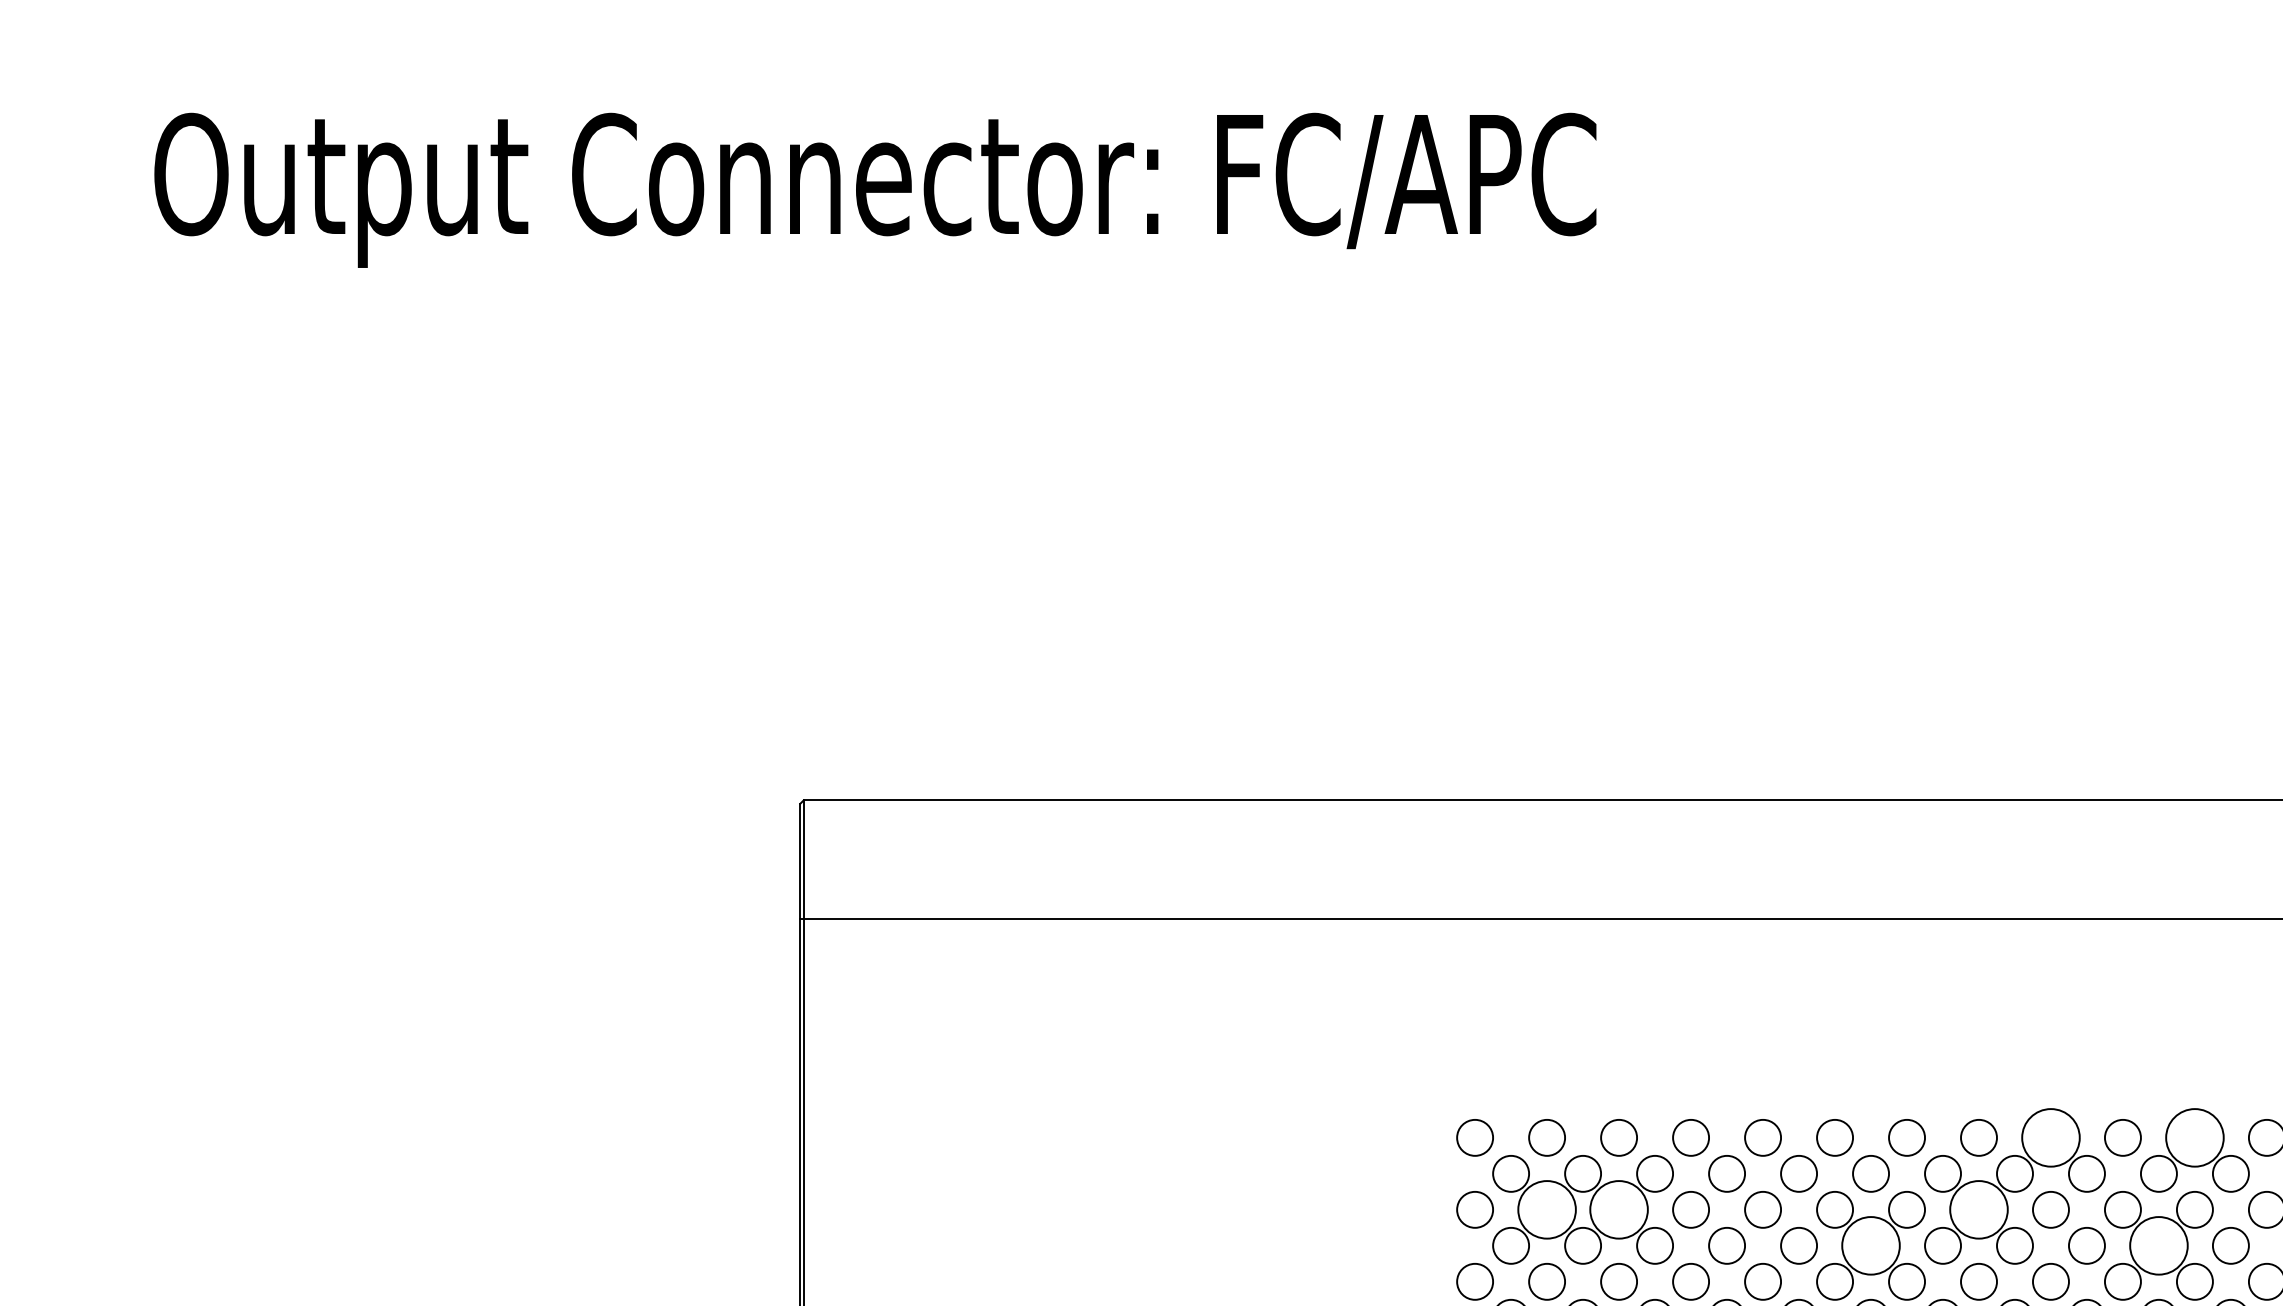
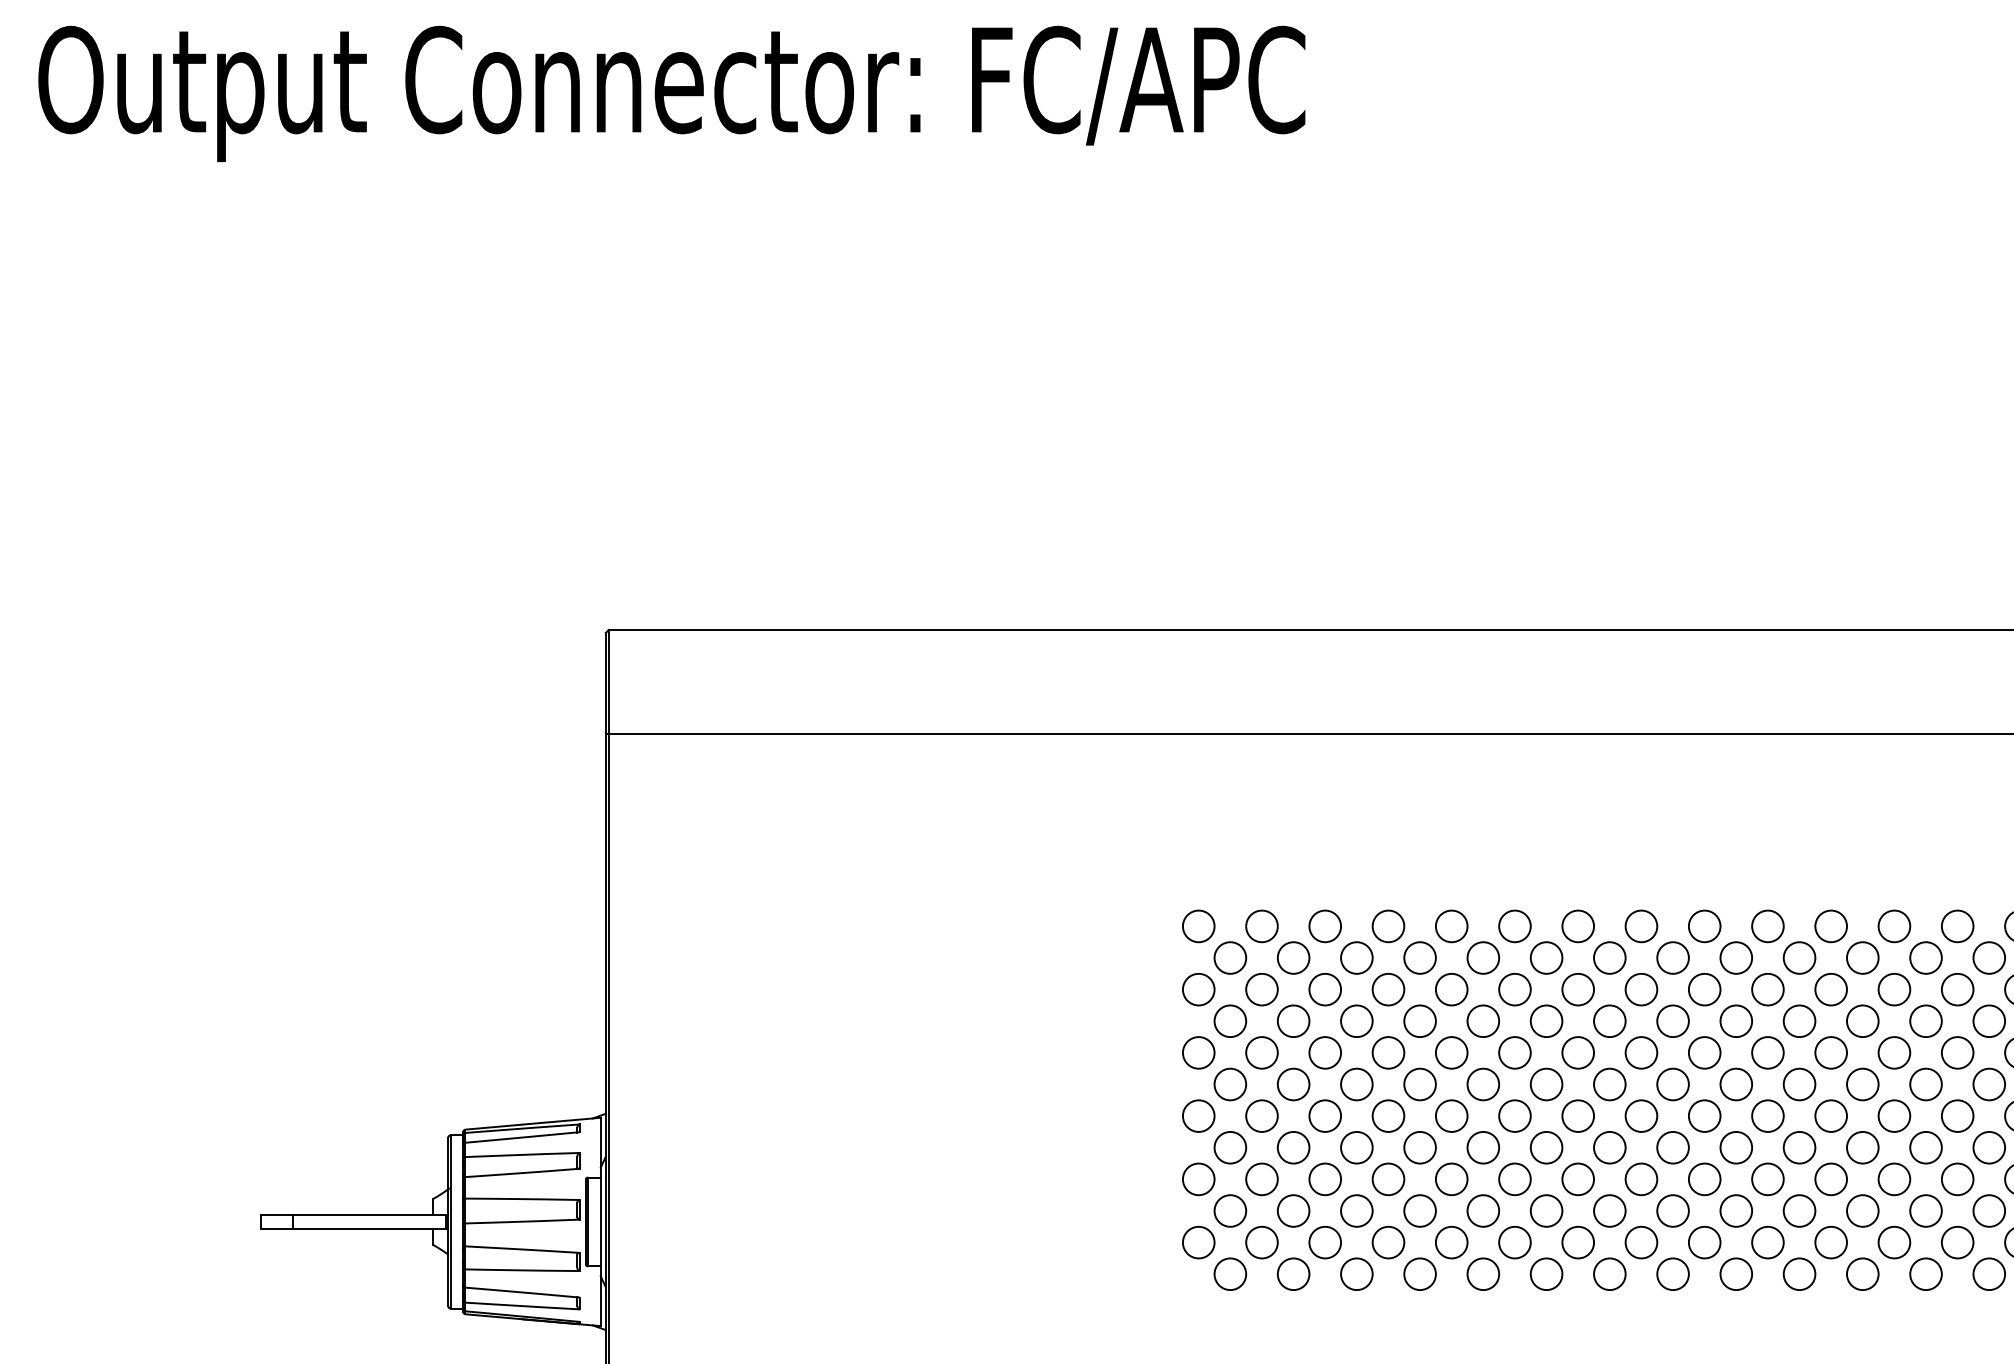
circle: (2050, 1137) -> (1704, 926), size x0.62
circle: (2195, 1137) -> (1831, 926), size x0.62
circle: (1546, 1209) -> (1261, 989), size x0.62
circle: (1619, 1209) -> (1325, 989), size x0.62
circle: (1979, 1209) -> (1641, 989), size x0.62
circle: (1870, 1246) -> (1546, 1021), size x0.62
circle: (2158, 1246) -> (1799, 1021), size x0.62

